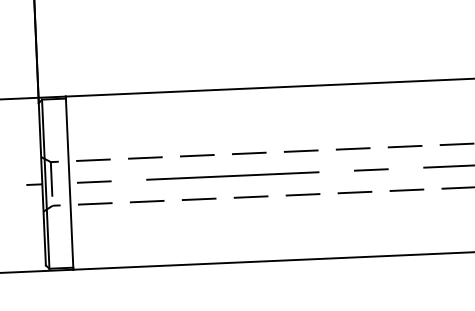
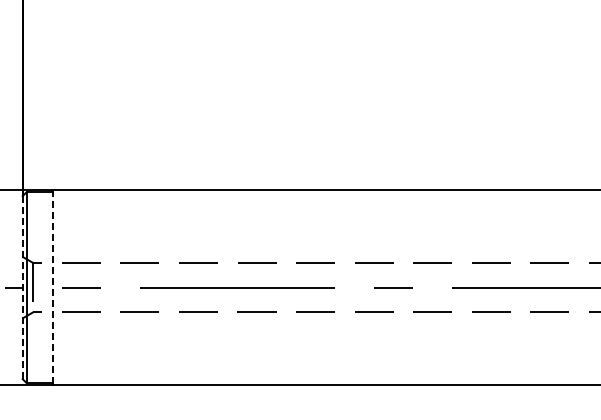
line: (69, 183) -> (53, 287), solid -> dashed
line: (42, 184) -> (22, 287), solid -> dashed

